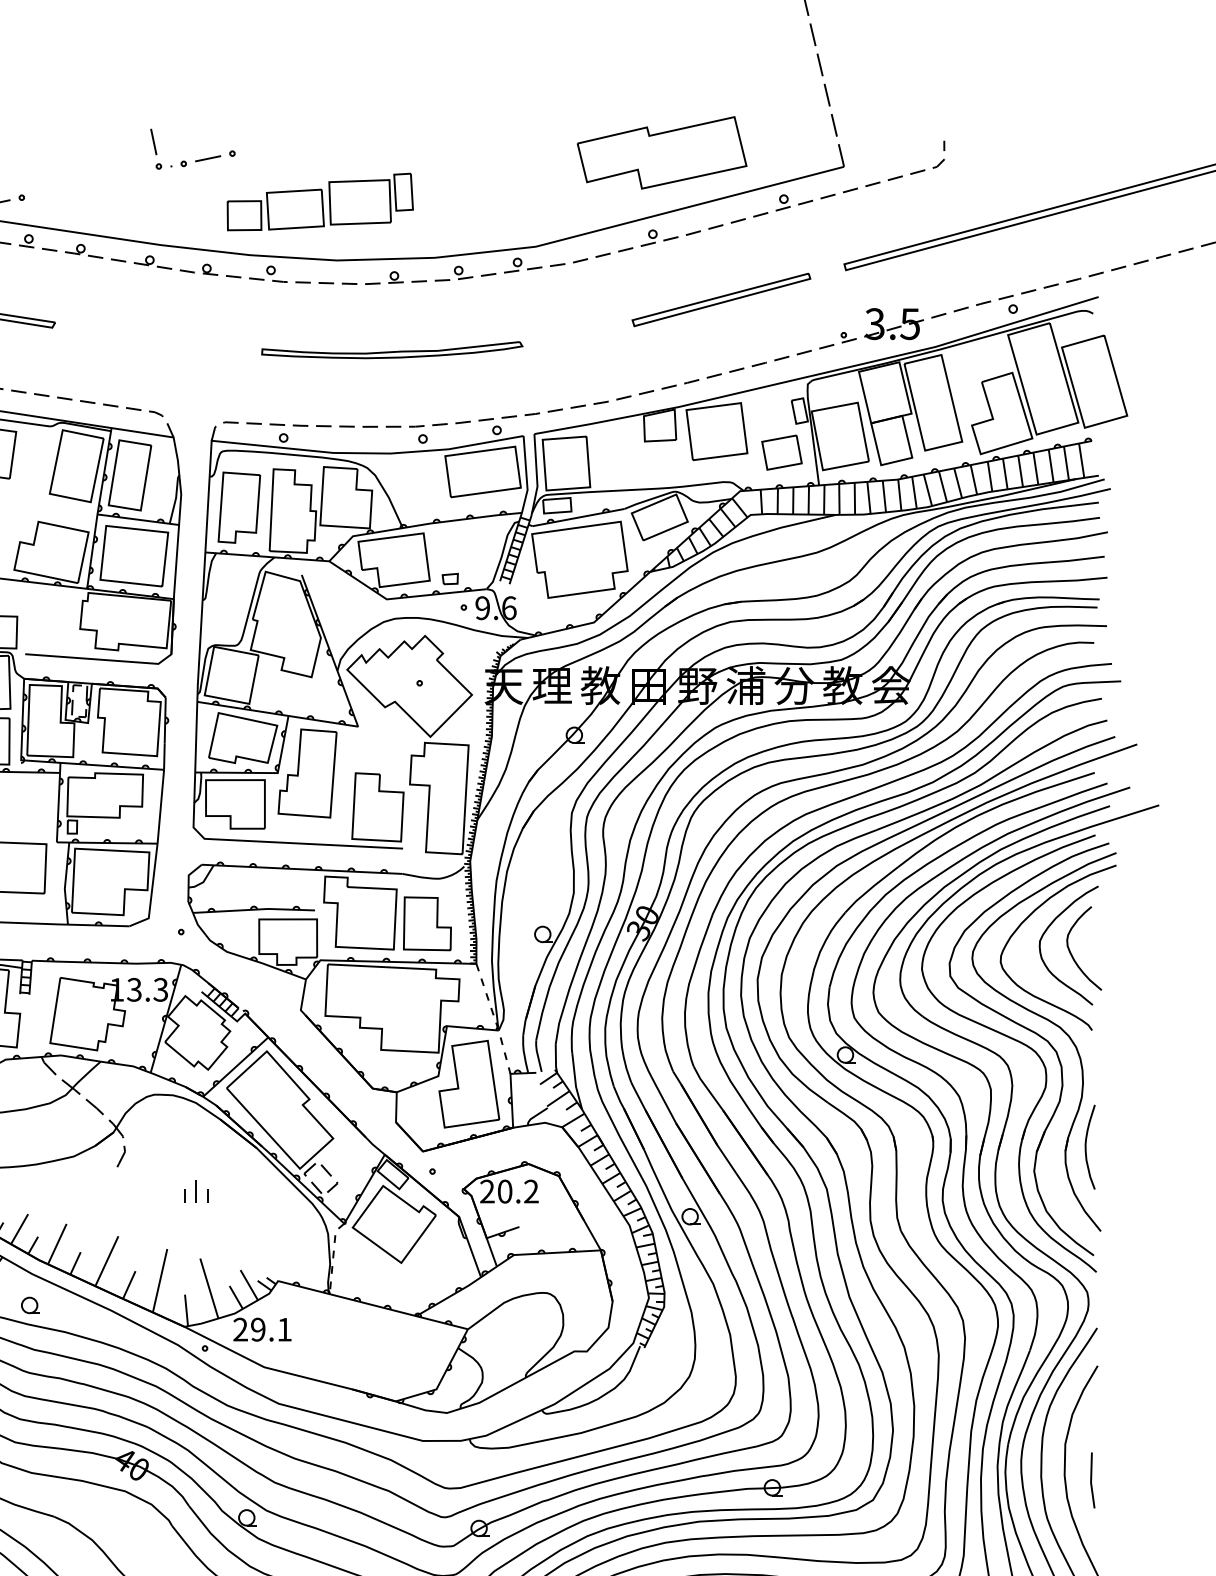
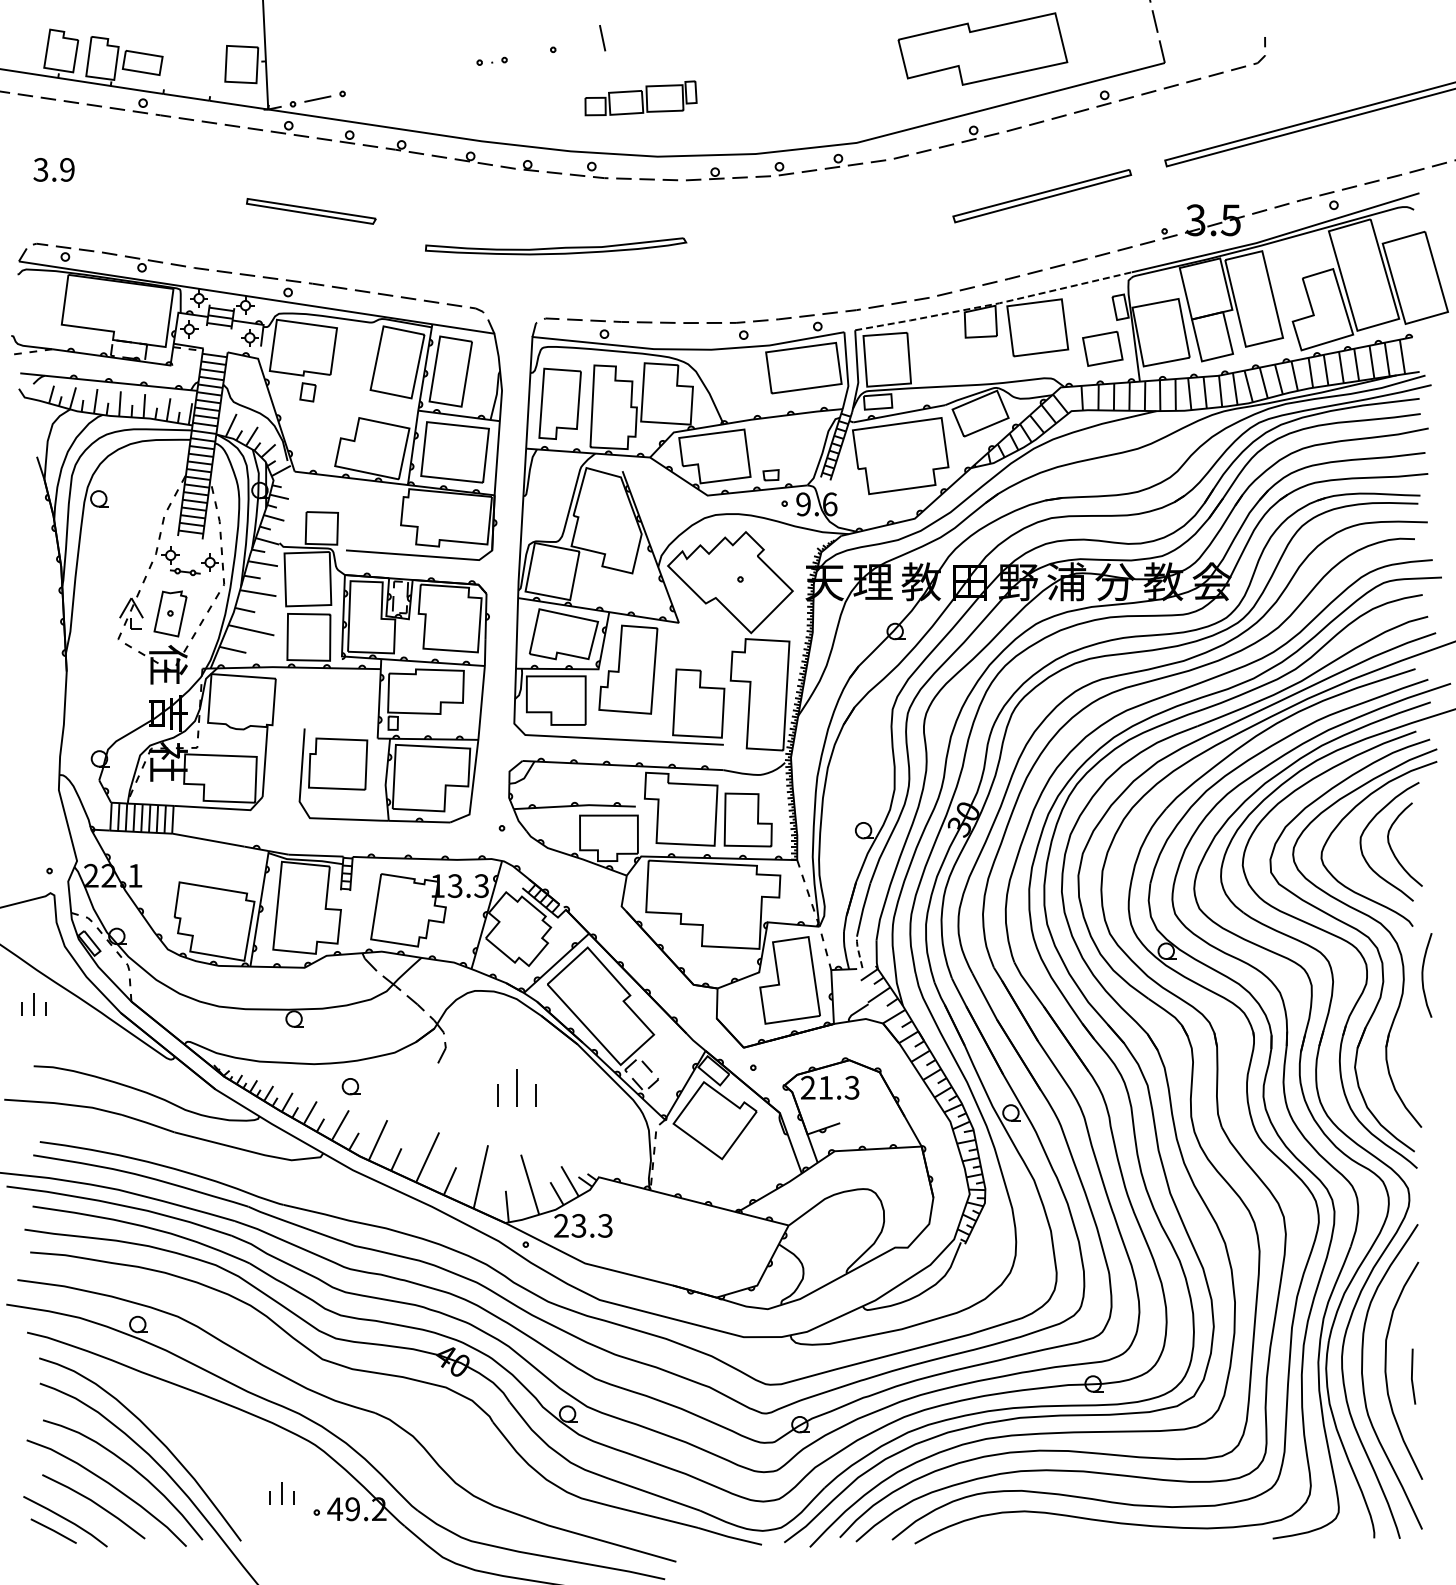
line: (153, 142) -> (602, 38), moved
line: (207, 158) -> (528, 54), removed
part: (319, 202) -> (640, 98), size x0.6
part: (392, 350) -> (556, 246), moved
line: (673, 408) -> (994, 304), solid -> dashed
line: (537, 1054) -> (858, 950), solid -> dashed
curve: (1086, 1147) -> (1423, 975), moved
part: (195, 1191) -> (516, 1087), size x1.6
text: (517, 1191) -> (838, 1087), 20.2 -> 21.3
part: (29, 1305) -> (350, 1086), moved
text: (270, 1329) -> (591, 1225), 29.1 -> 23.3

